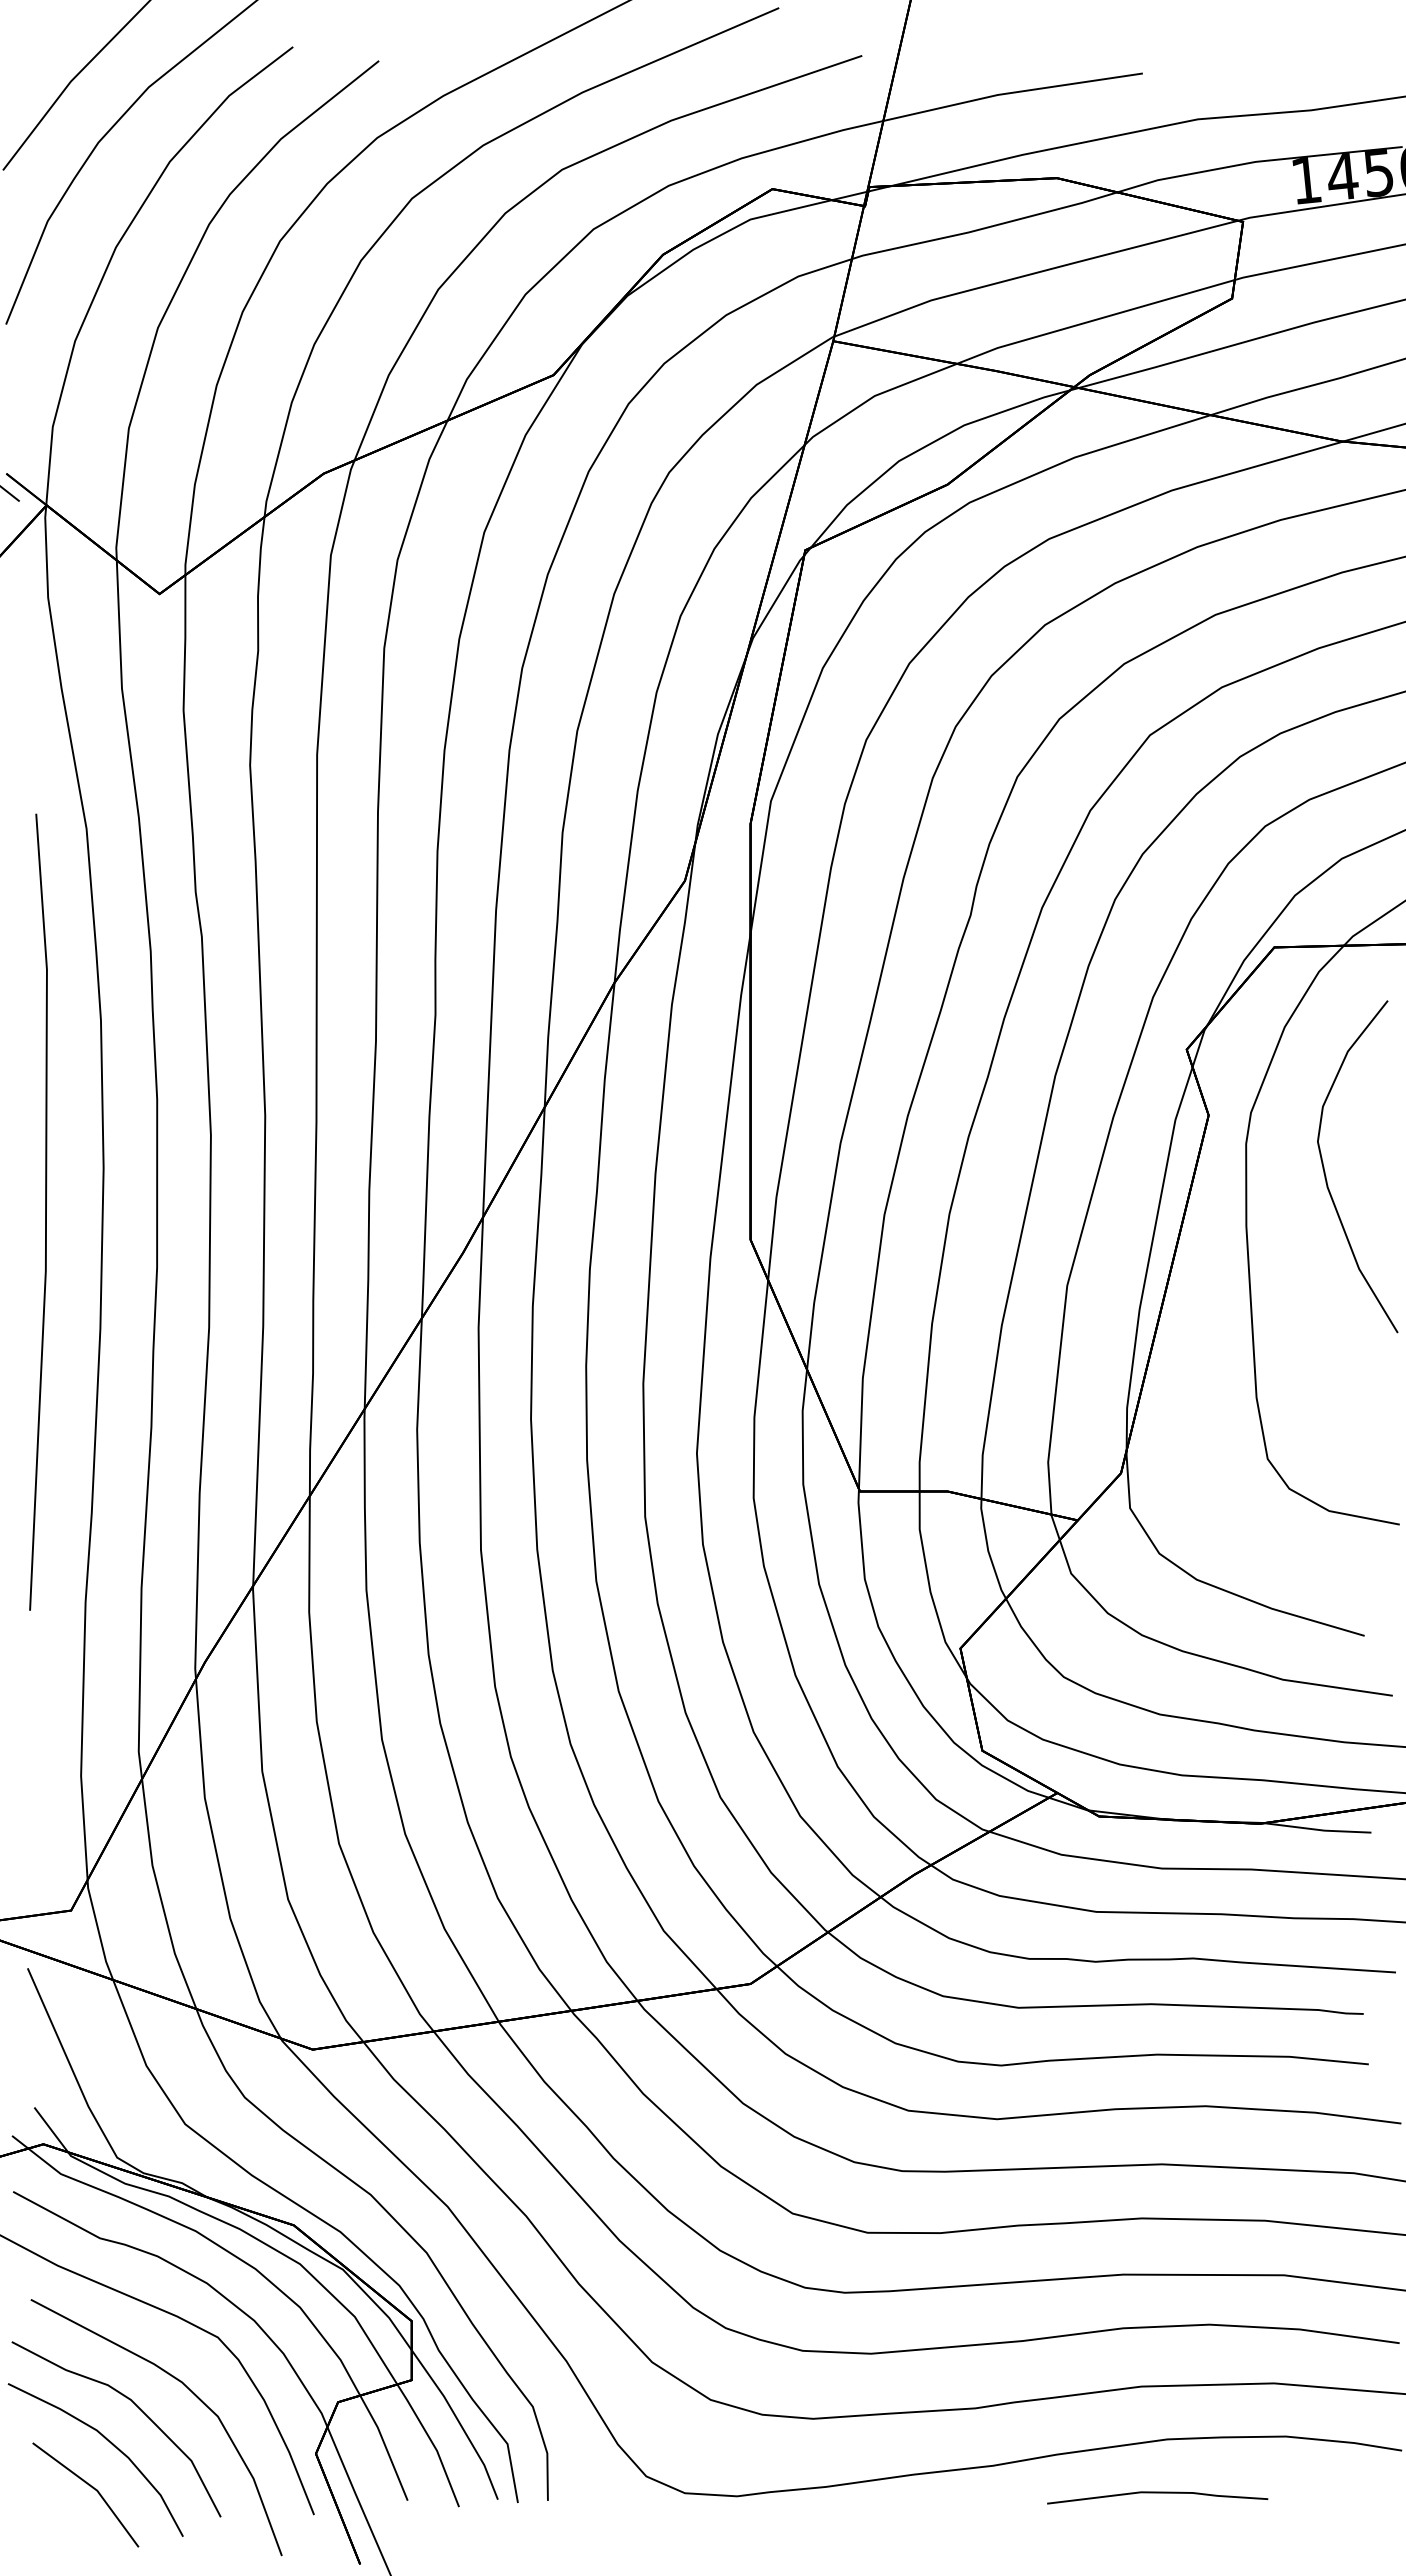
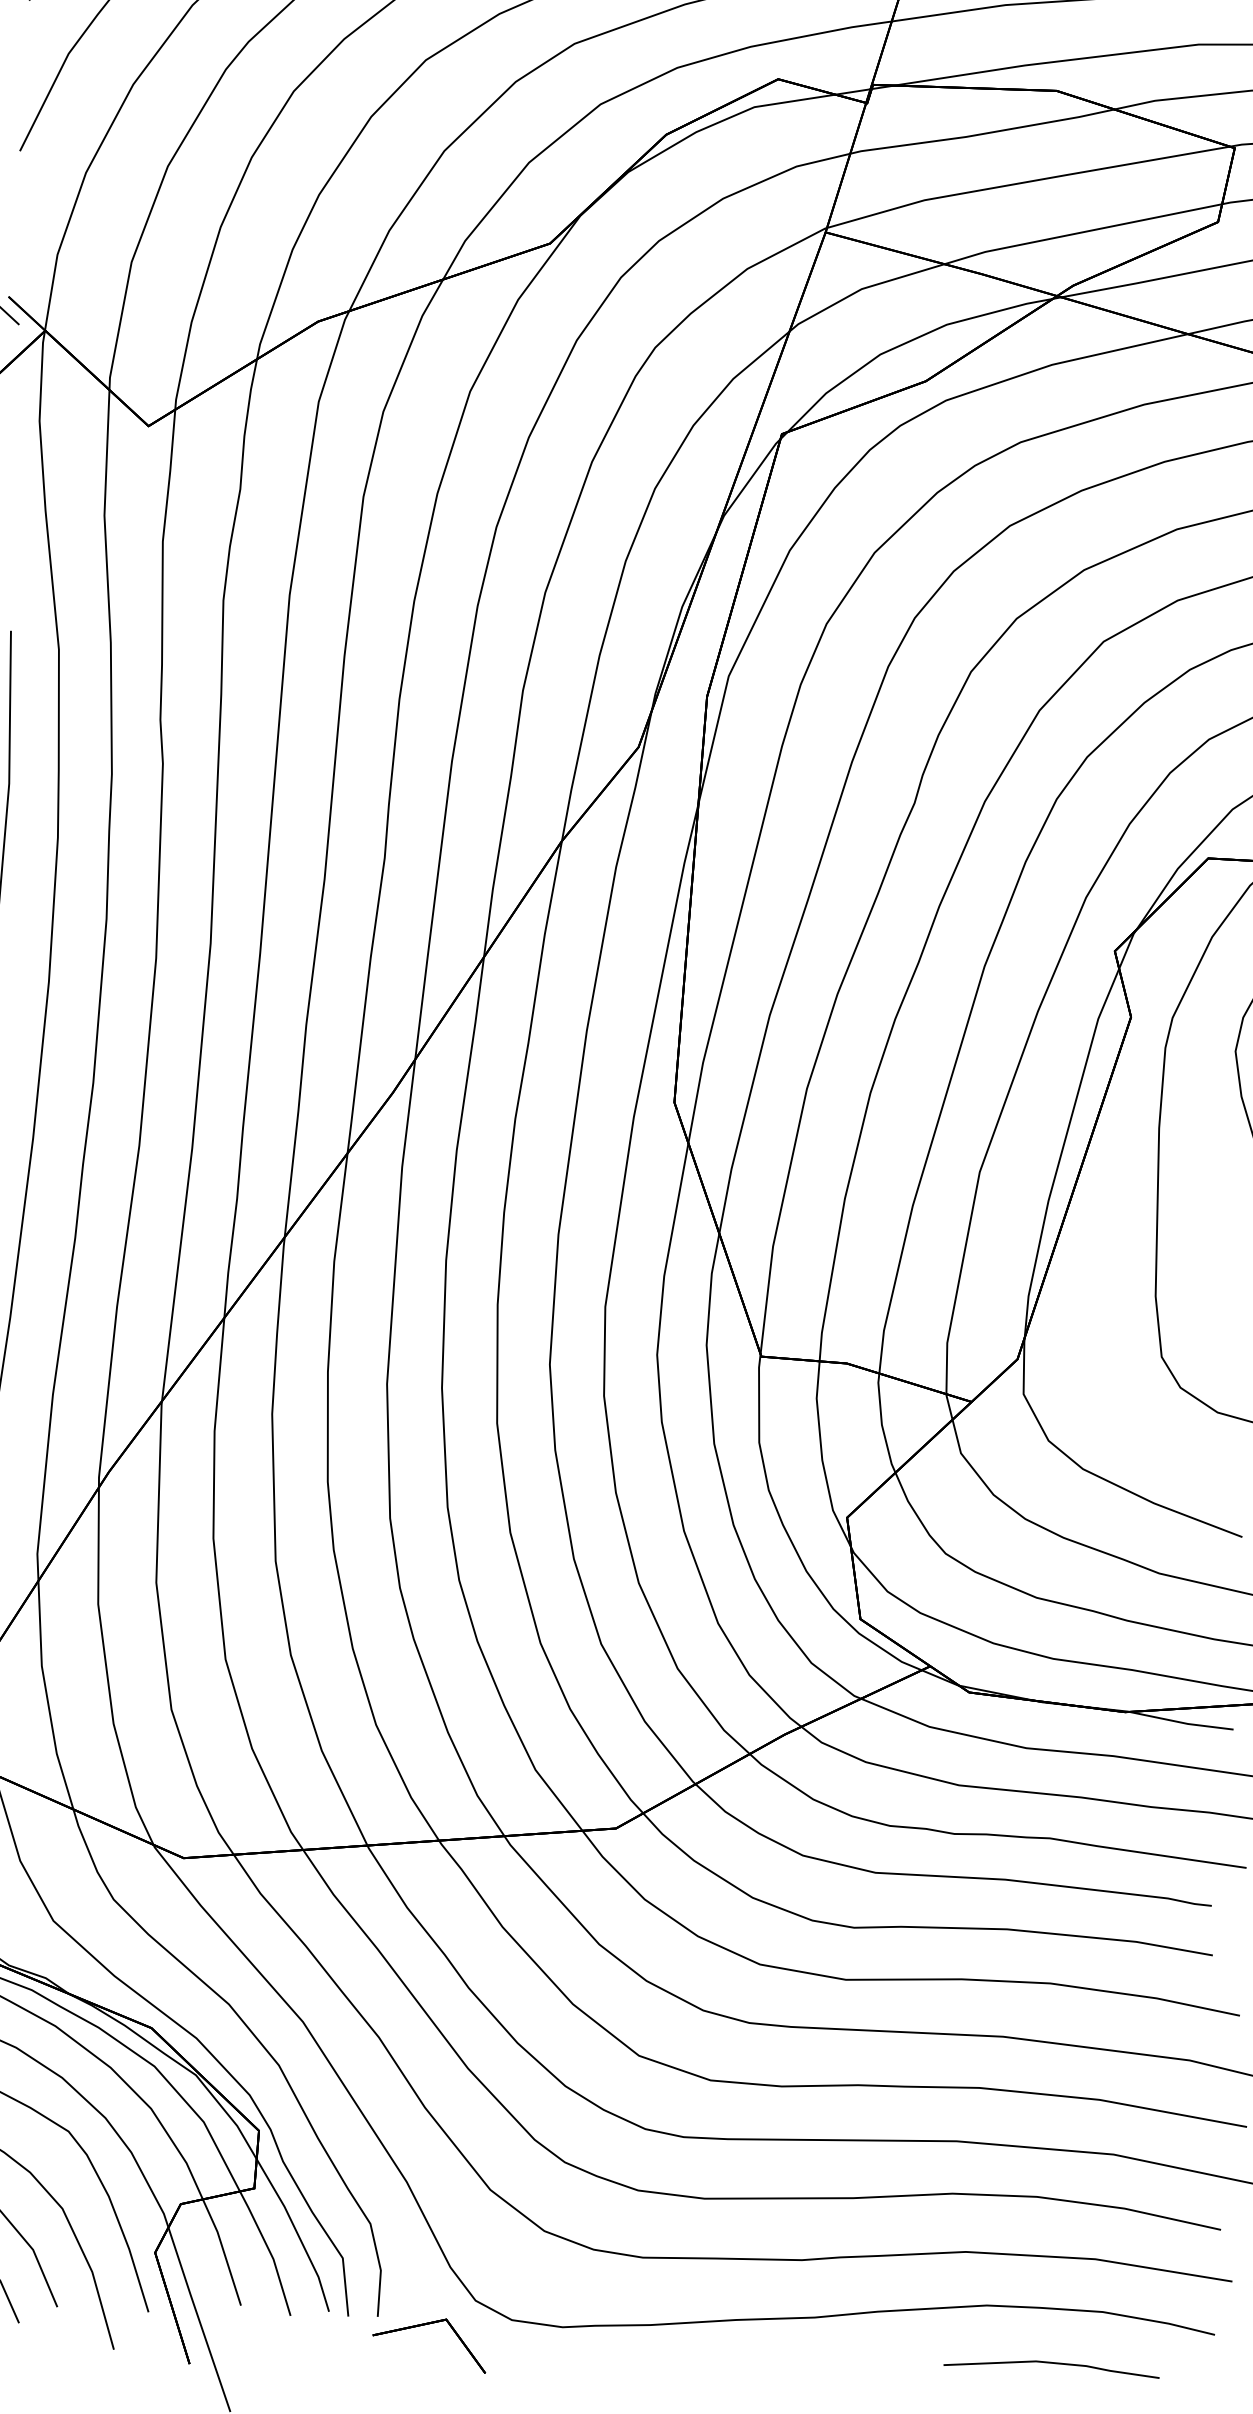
line: (1157, 2493) -> (1052, 2363), moved
part: (597, 2505) -> (425, 2325), added

